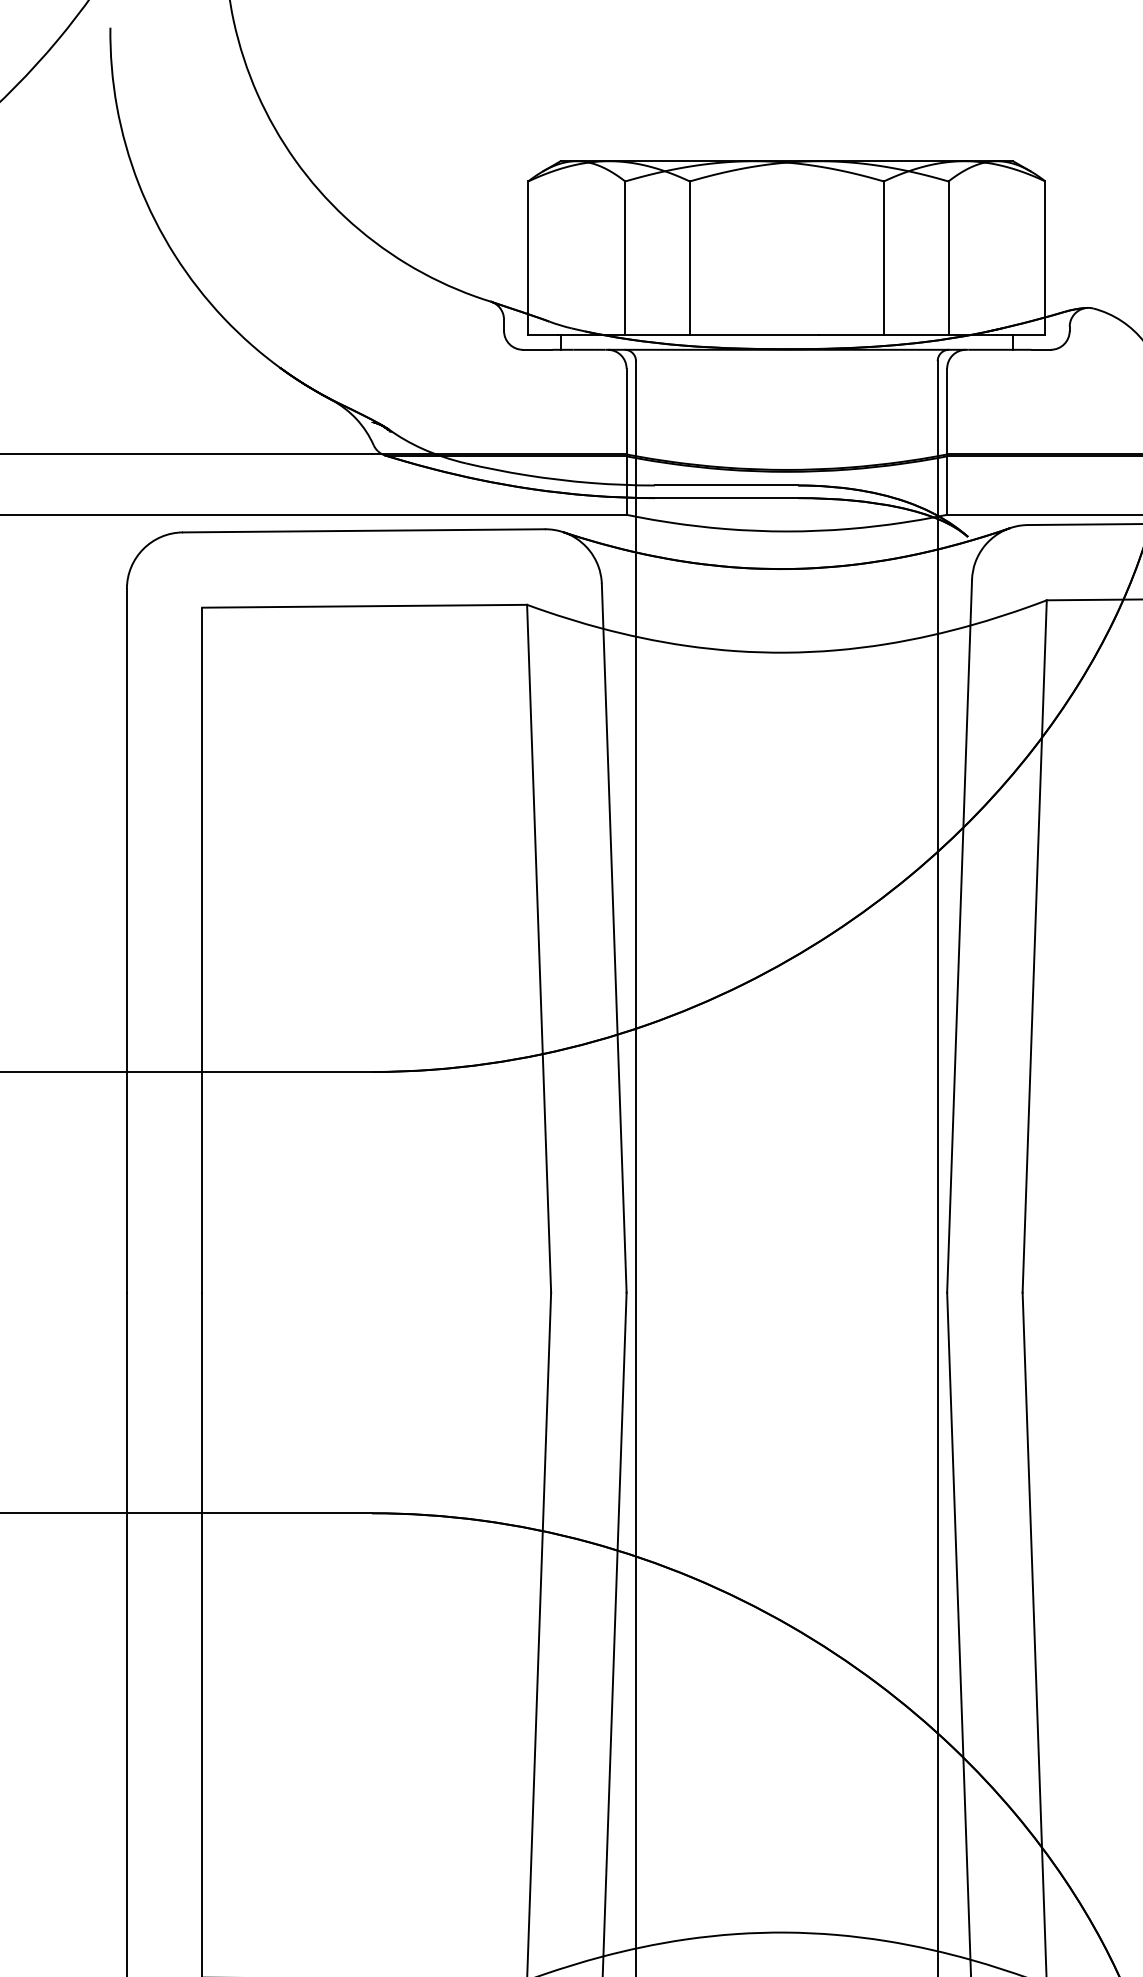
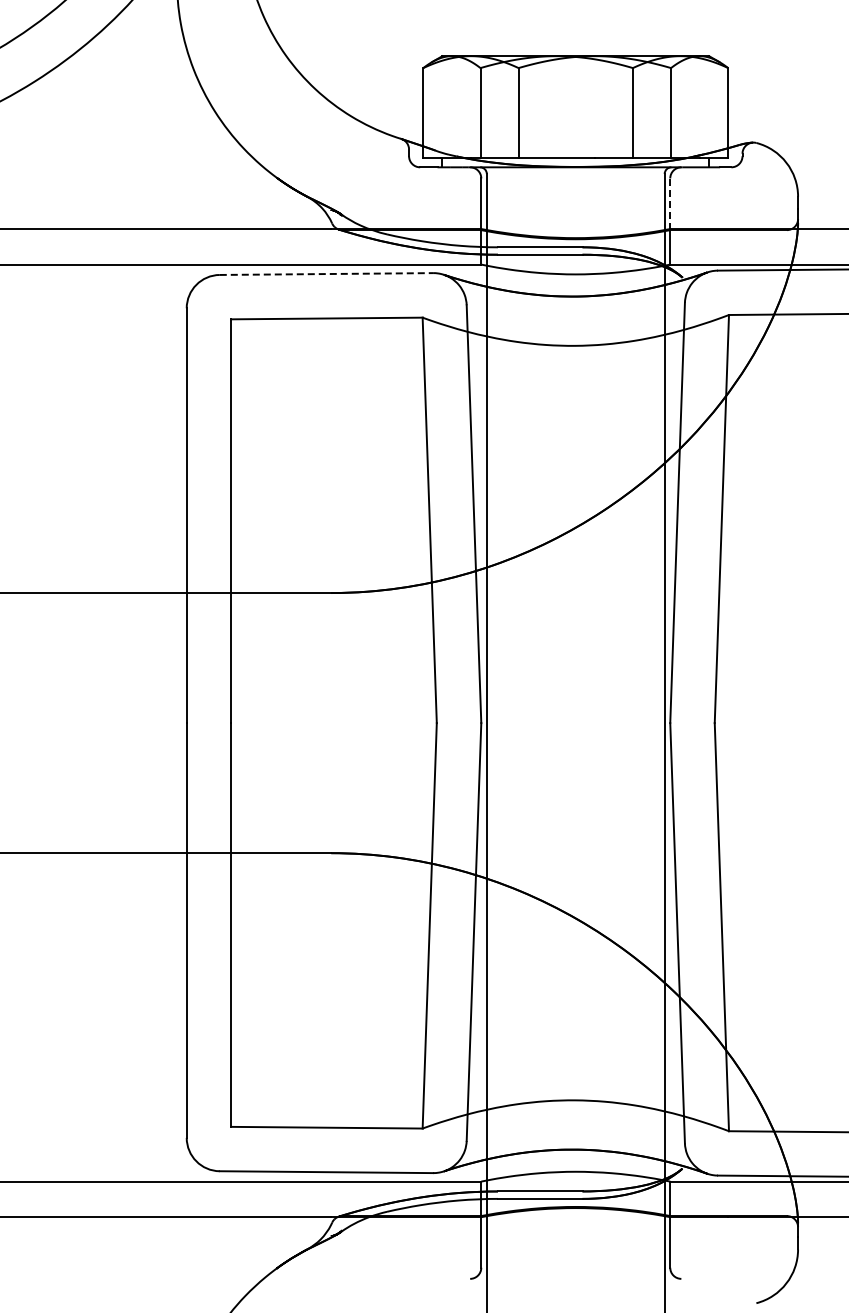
line: (947, 412) -> (670, 204), solid -> dashed
line: (363, 531) -> (326, 274), solid -> dashed

